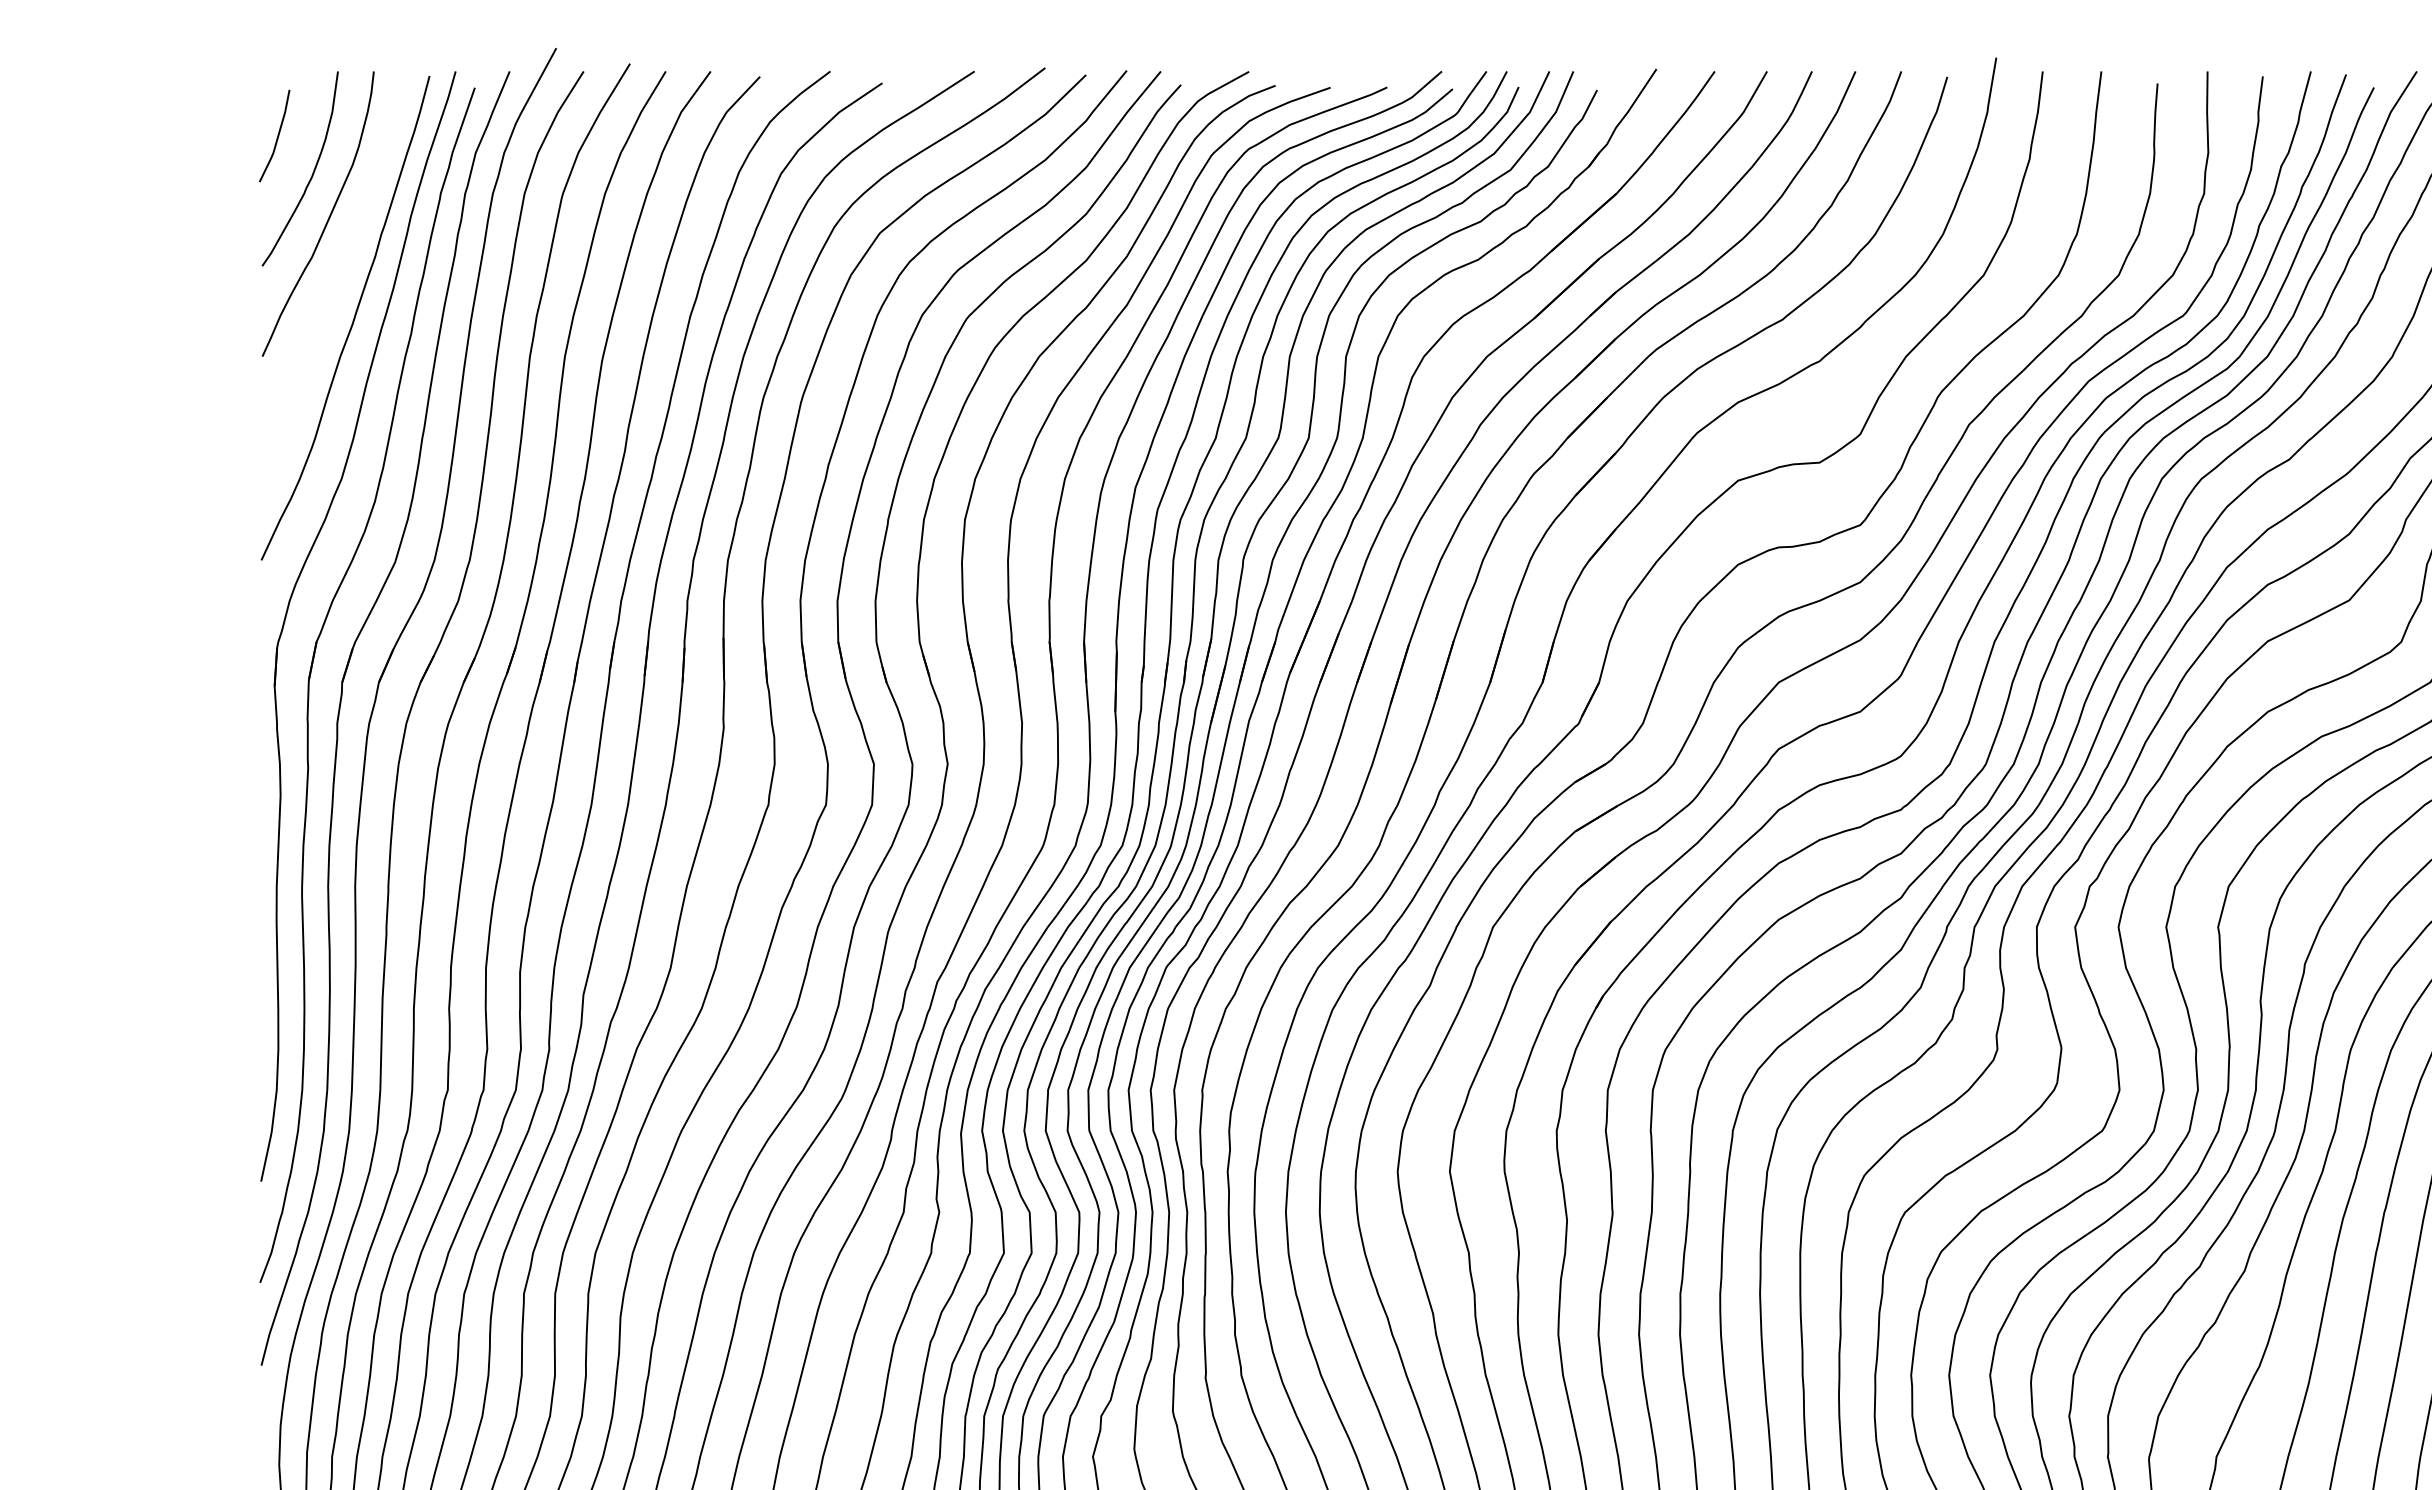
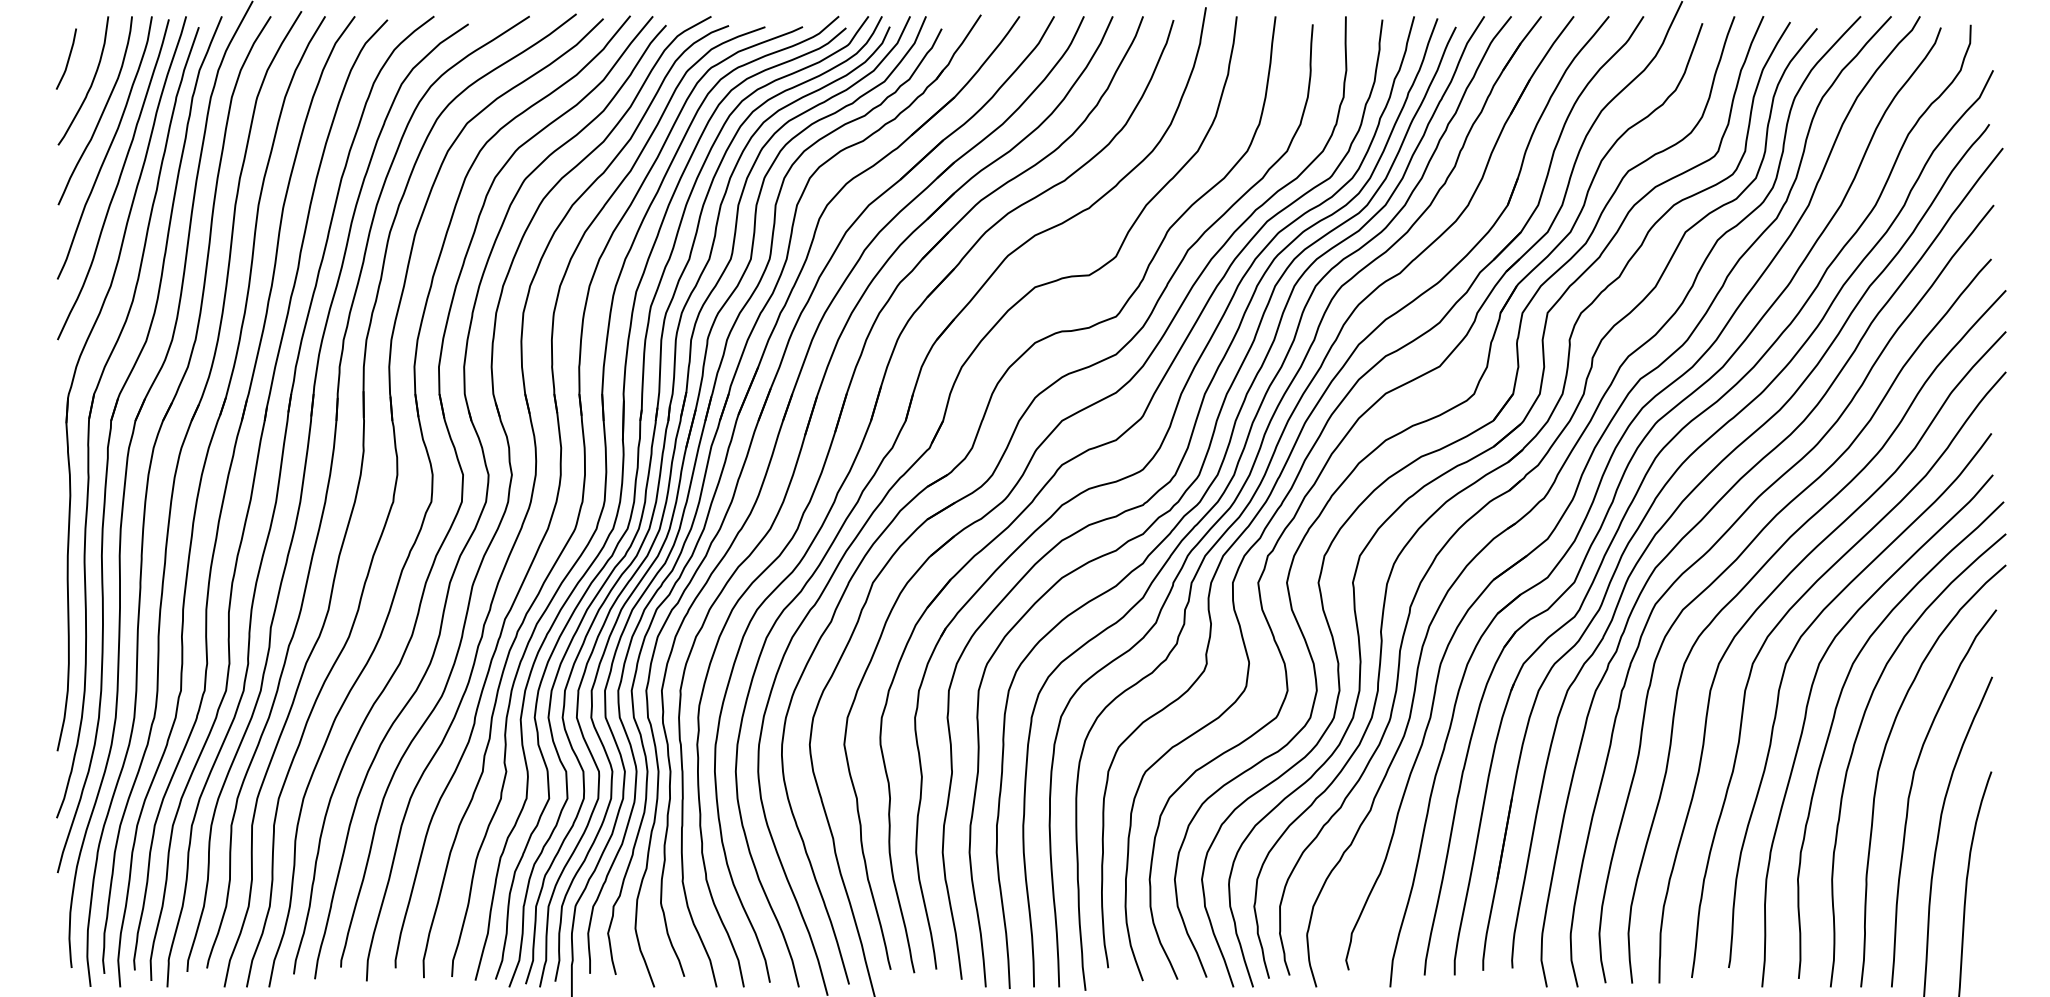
curve: (336, 272) -> (107, 149), added

